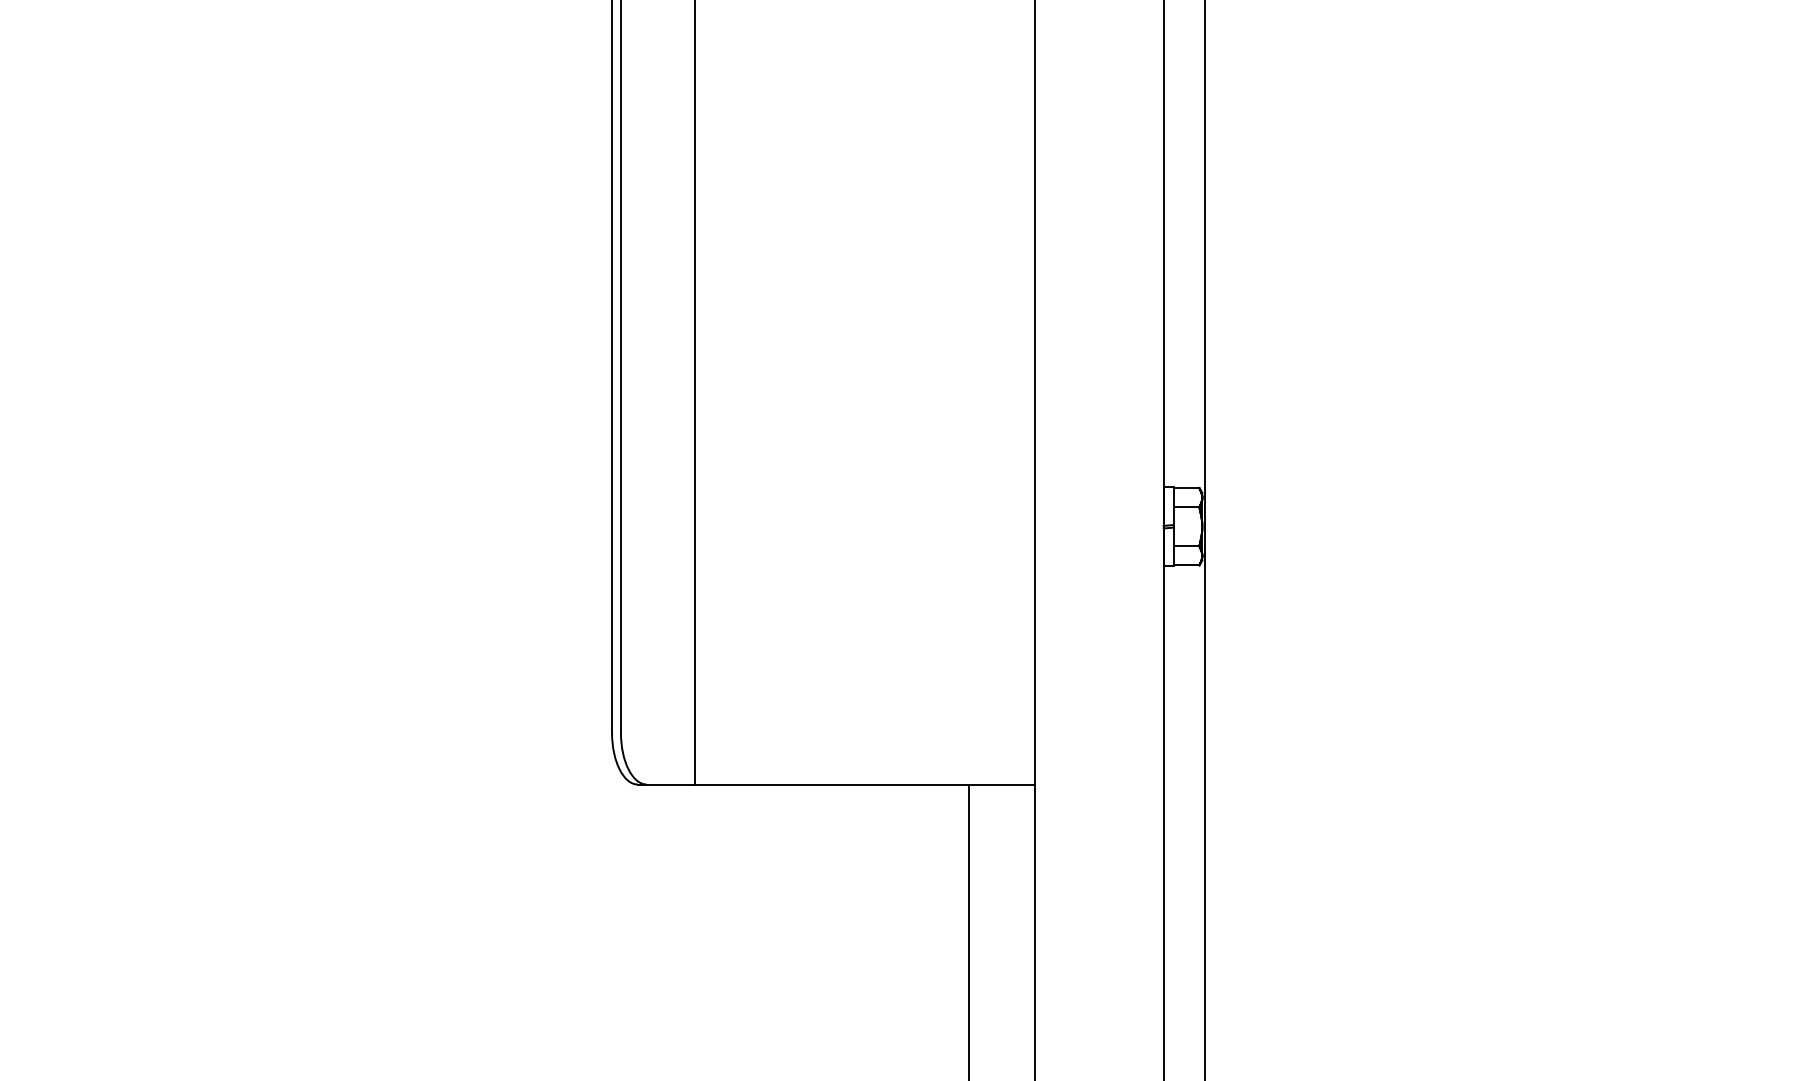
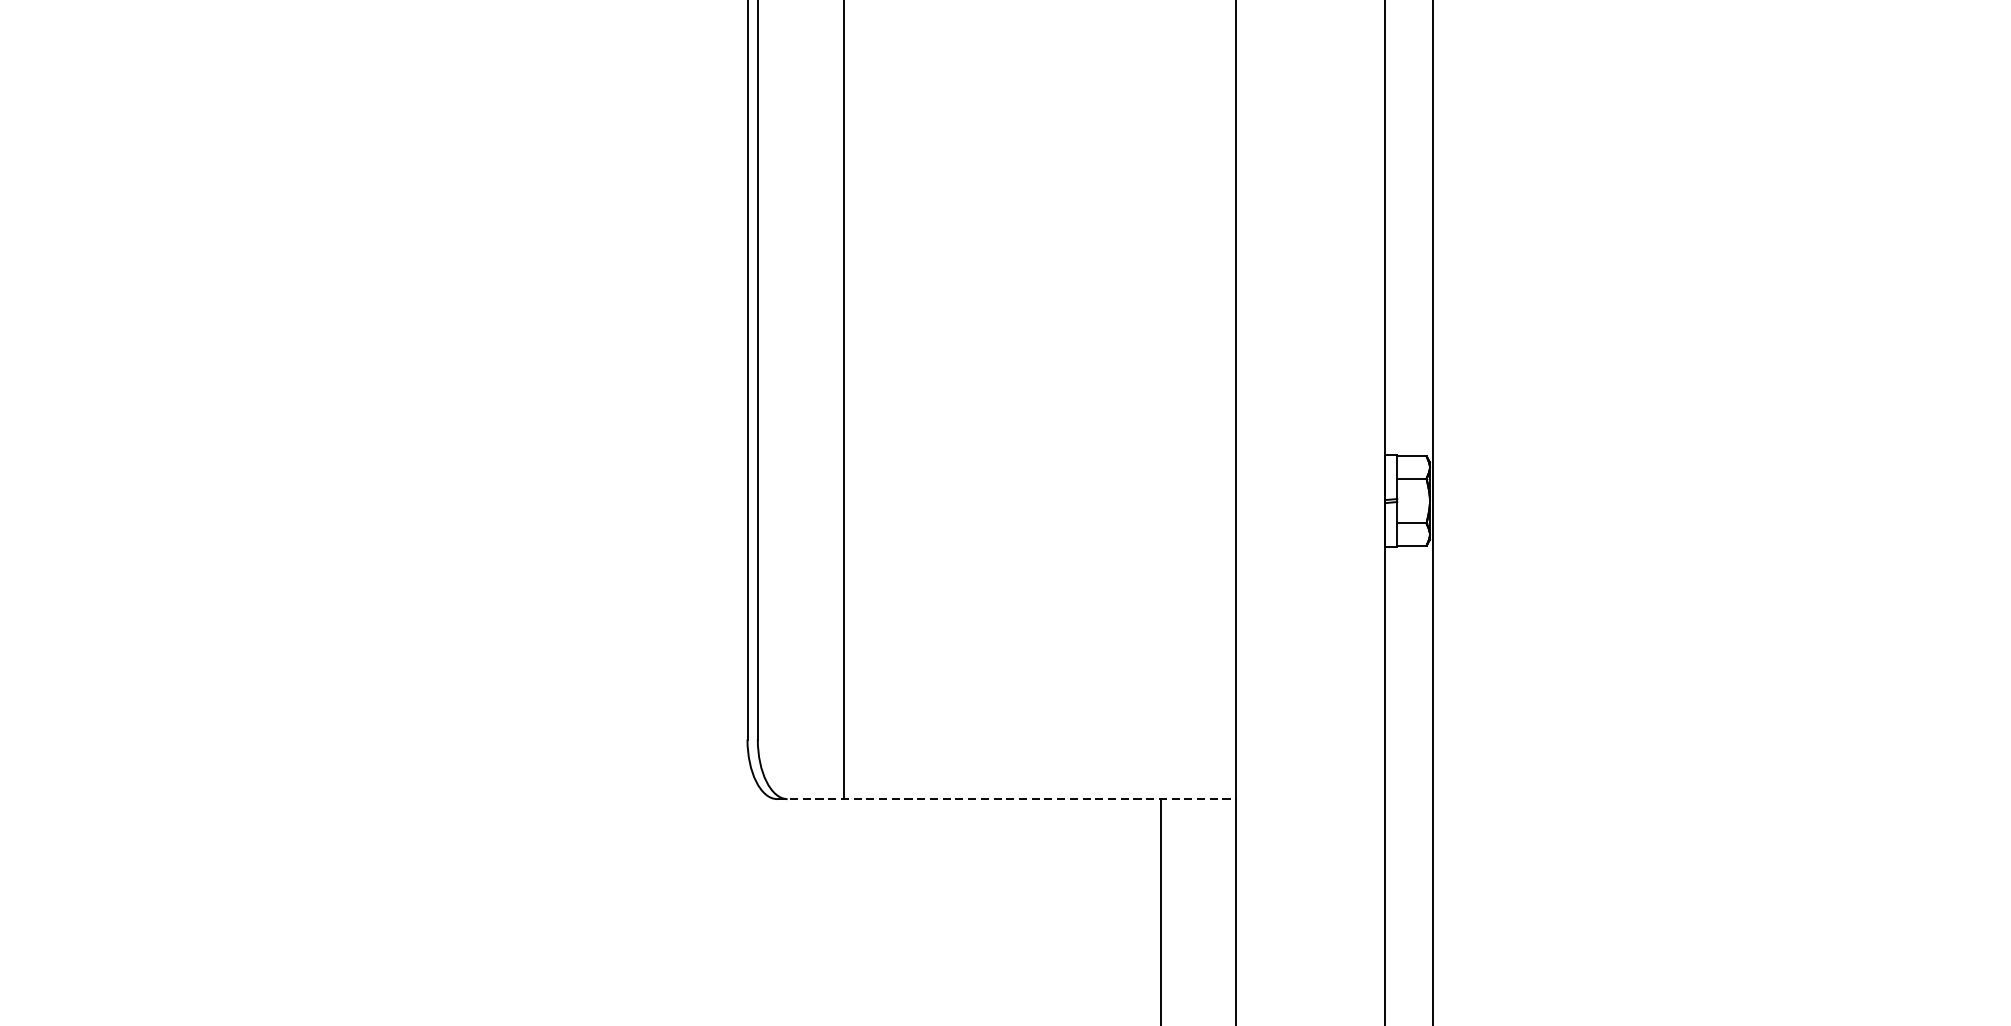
line: (836, 784) -> (1007, 799), solid -> dashed

